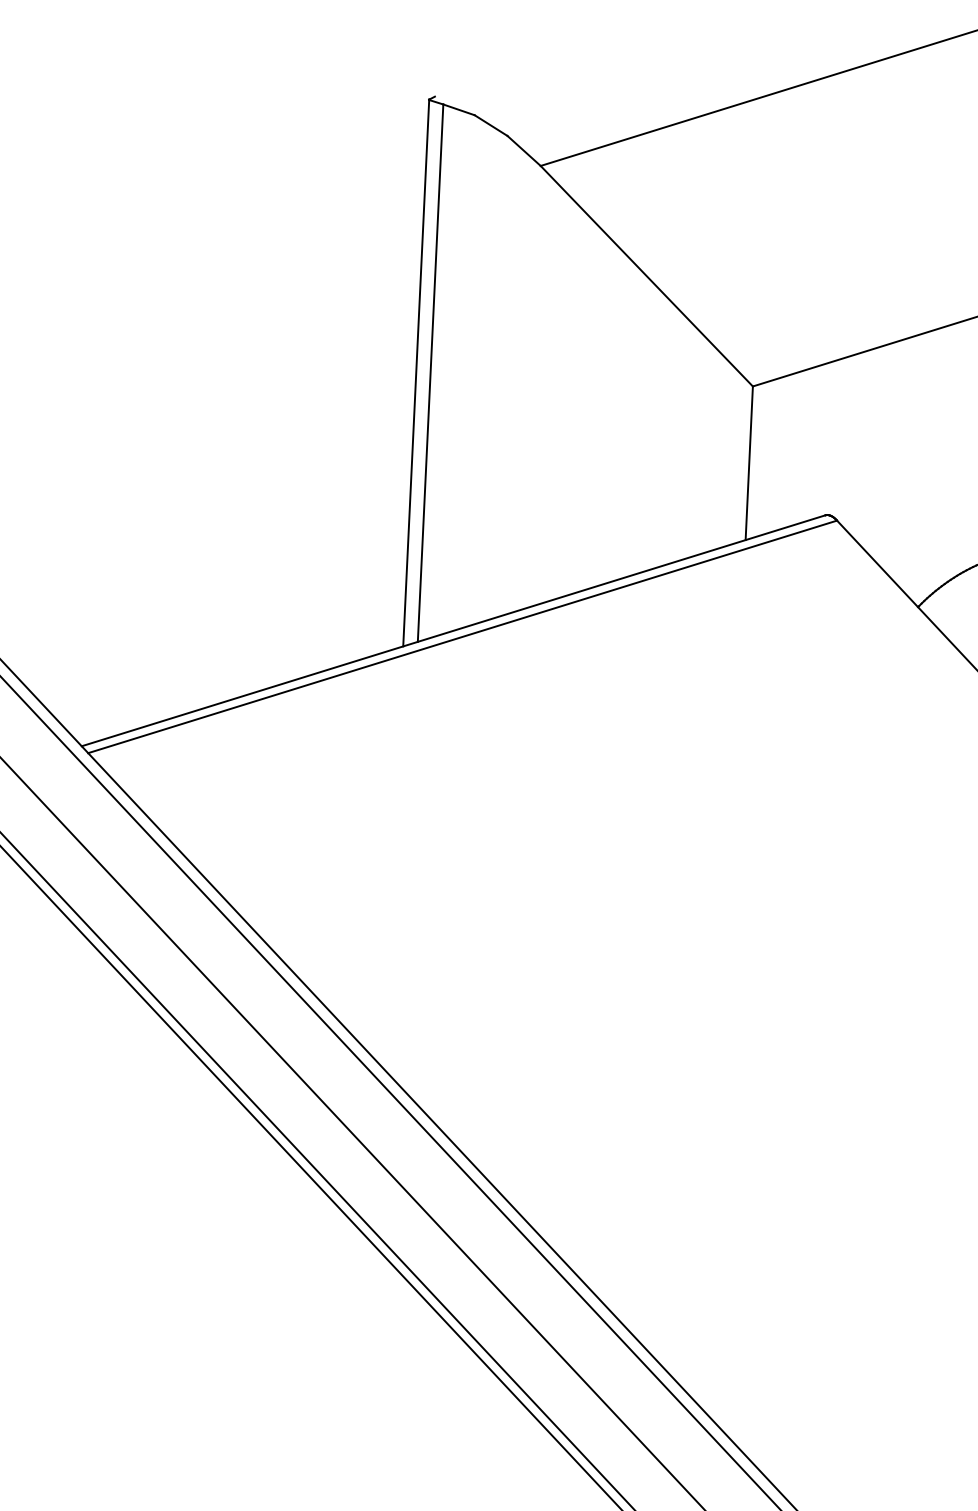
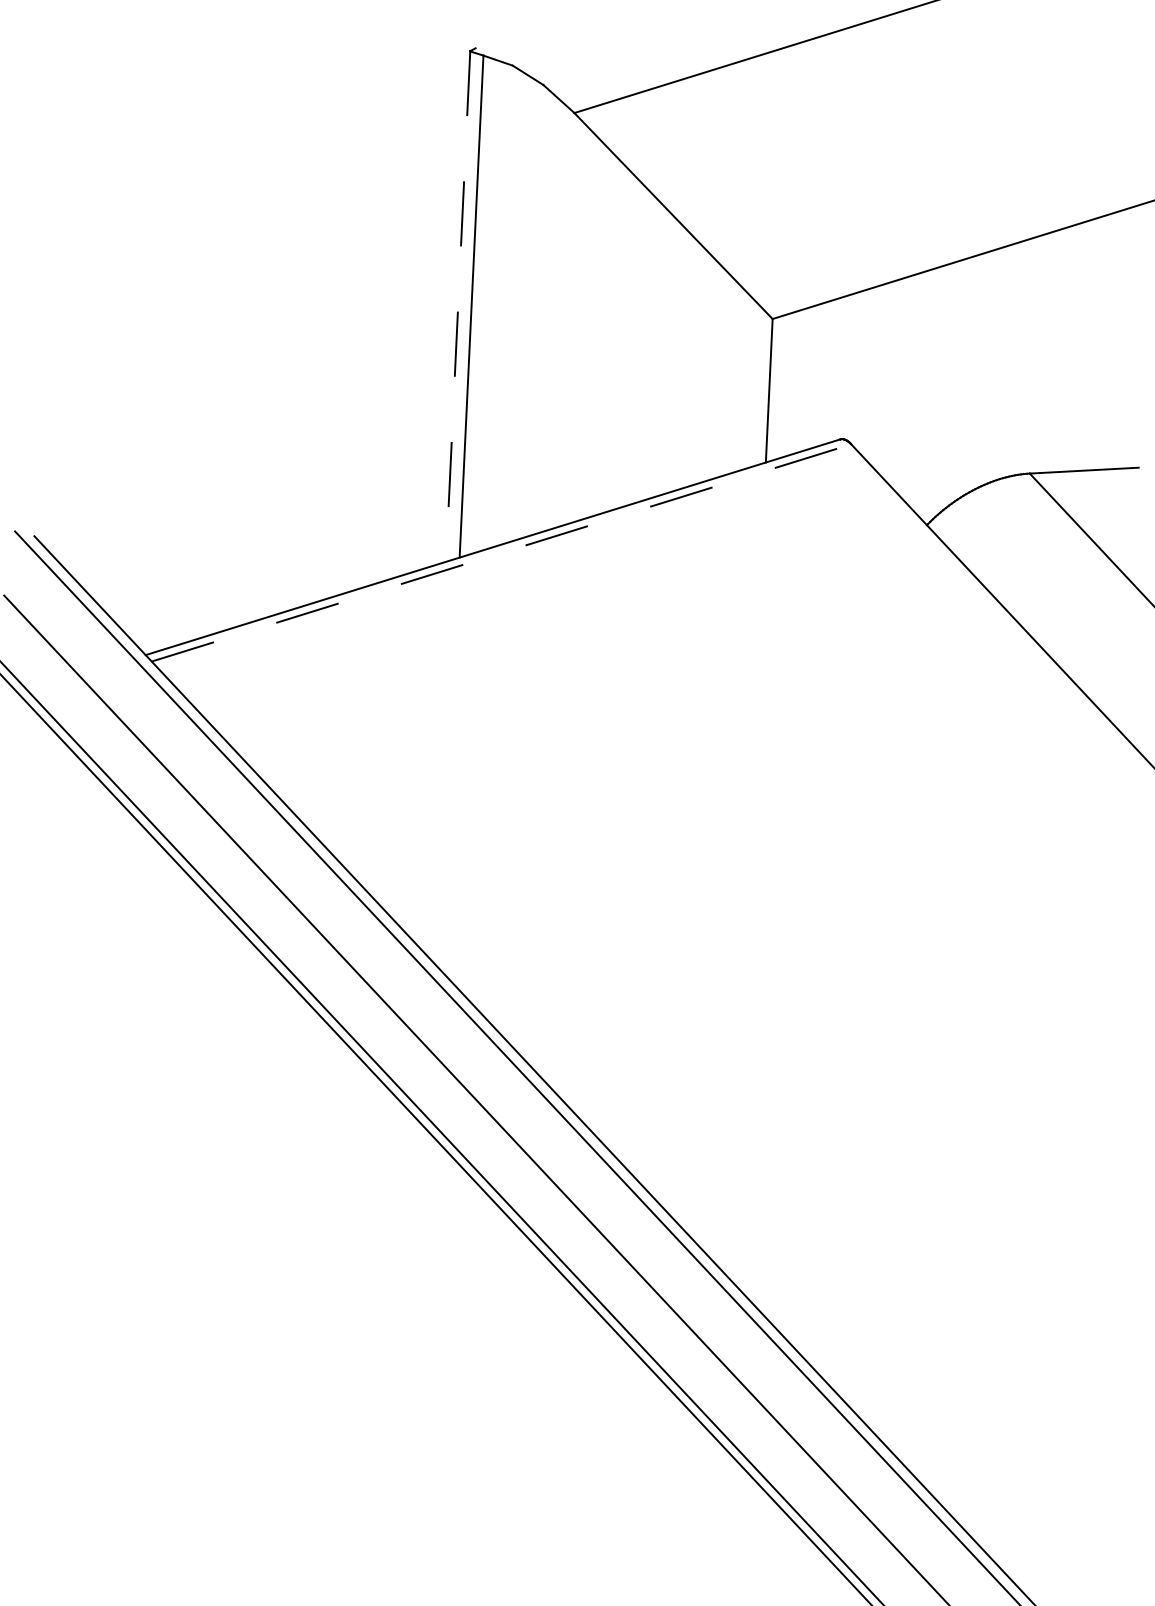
line: (416, 373) -> (458, 306), solid -> dashed
line: (462, 636) -> (501, 552), solid -> dashed

